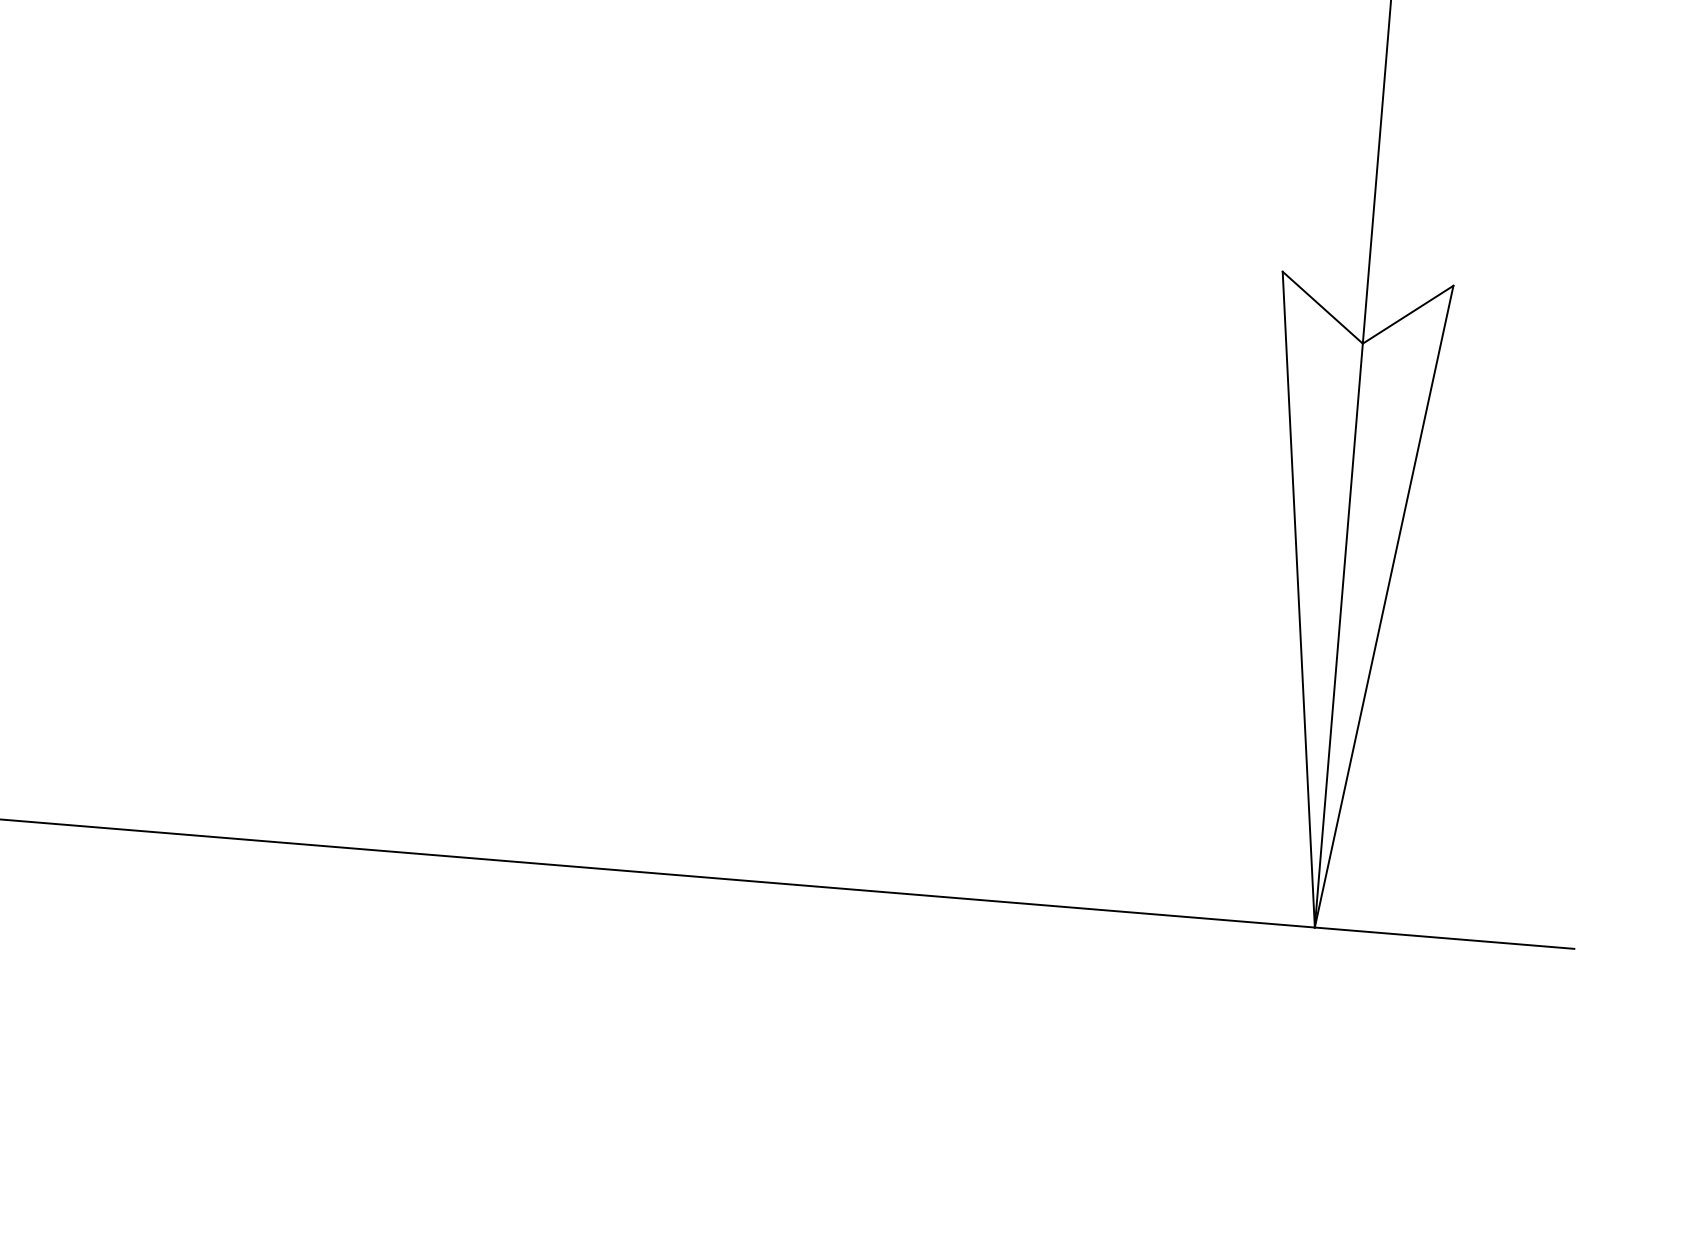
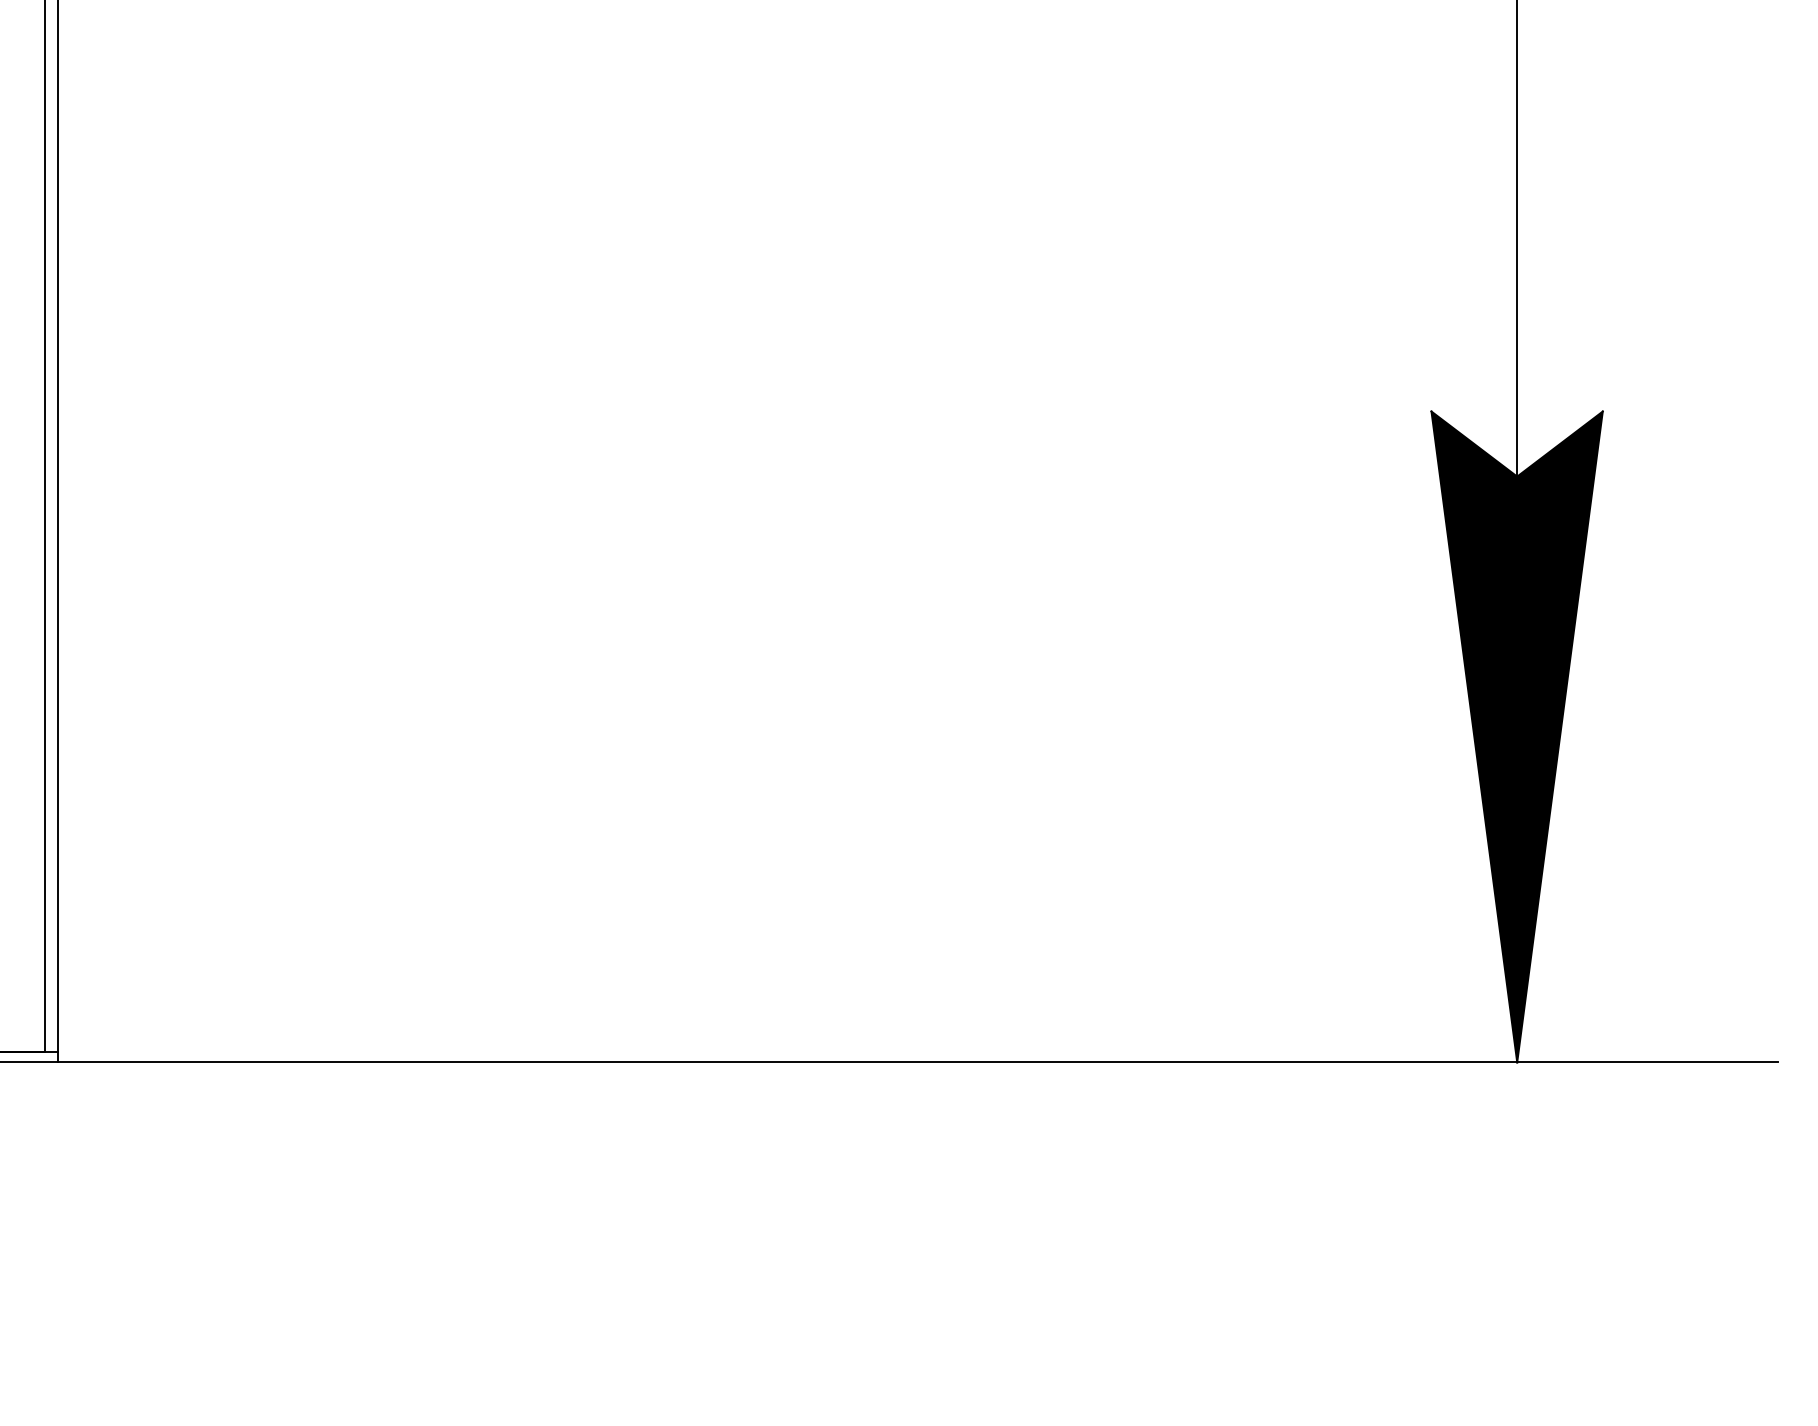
fill: (1340, 602) -> (1516, 736), added

